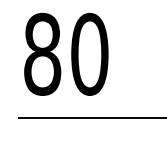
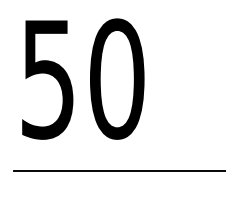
text: (42, 53) -> (48, 77), 80 -> 50

